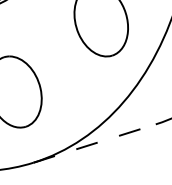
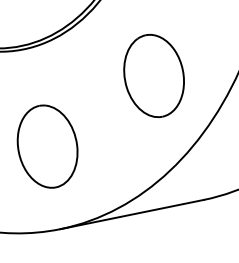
line: (94, 143) -> (132, 214), dashed -> solid

